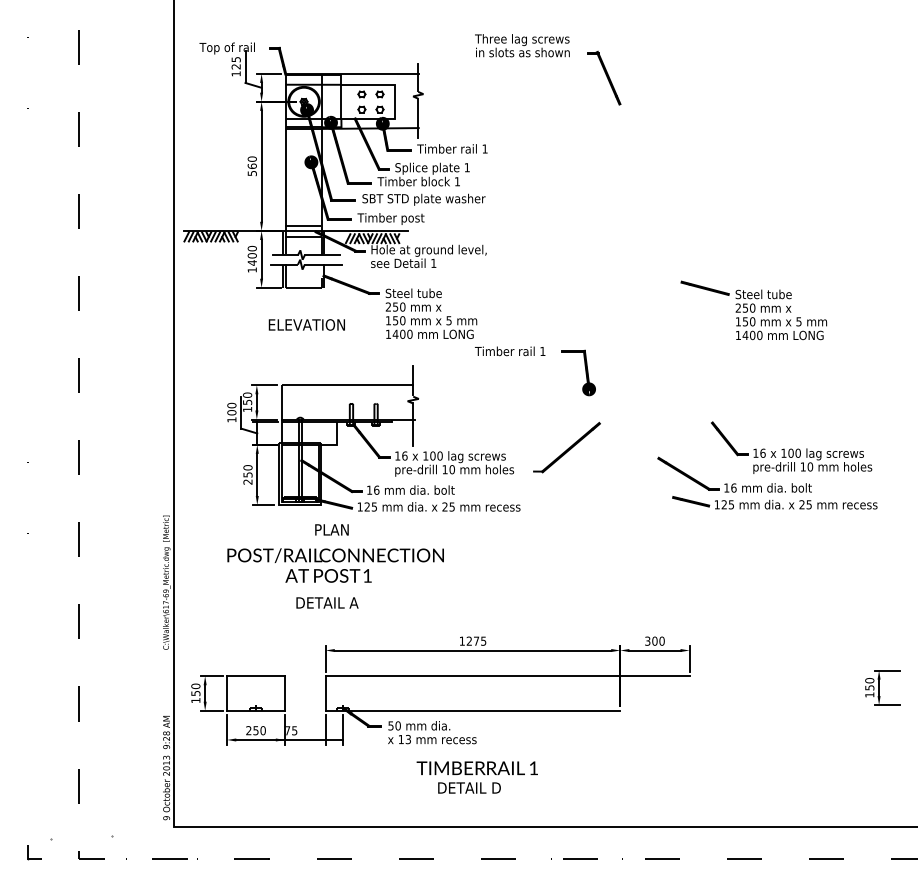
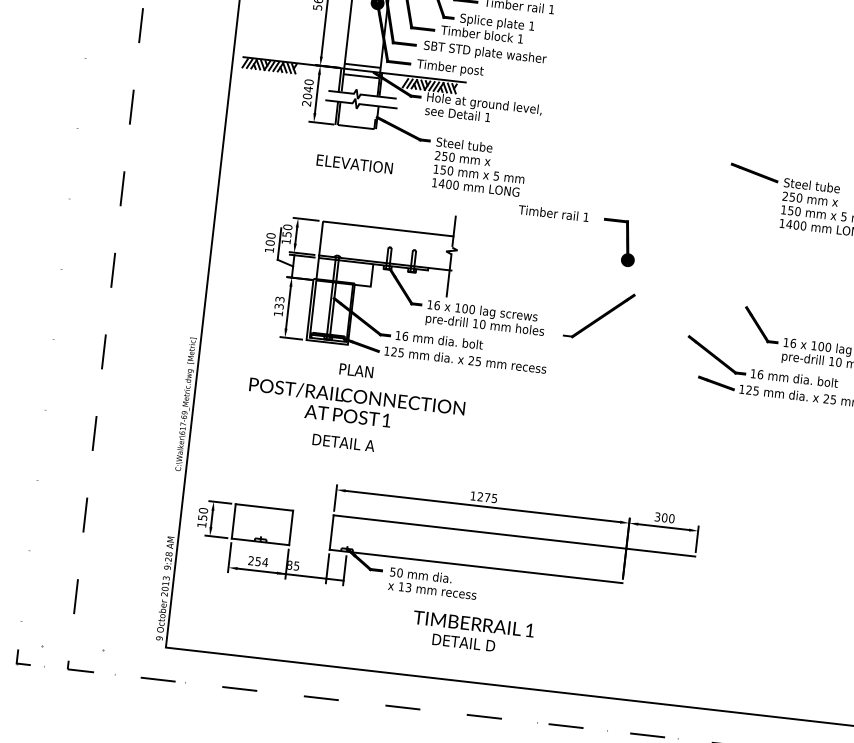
text: (251, 262) -> (306, 95), 1400 -> 2040
text: (247, 474) -> (278, 306), 250 -> 133
text: (263, 730) -> (265, 562), 250 -> 254
text: (288, 730) -> (290, 565), 75 -> 85

